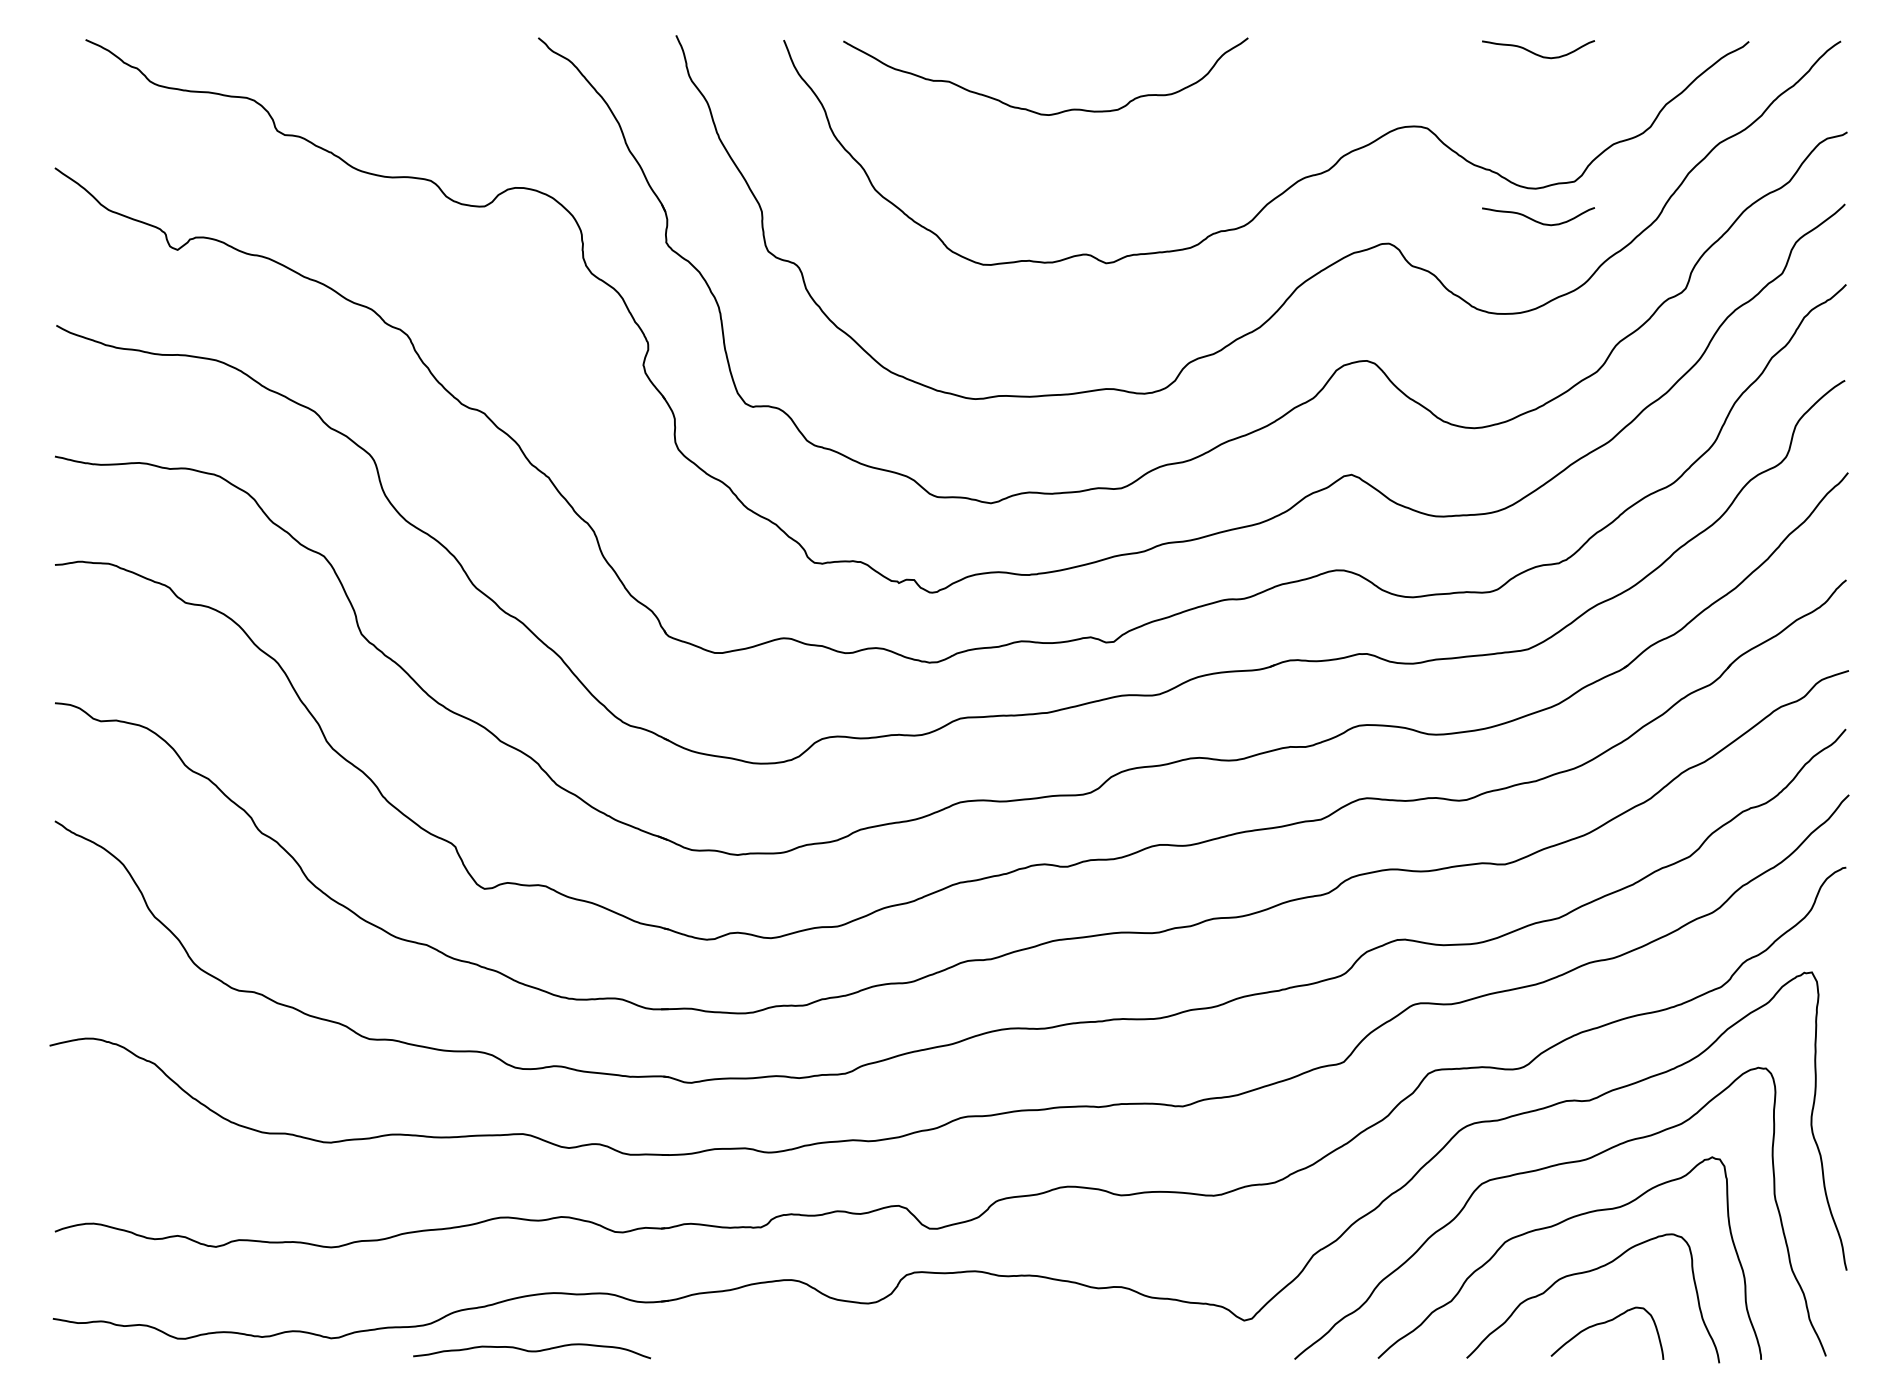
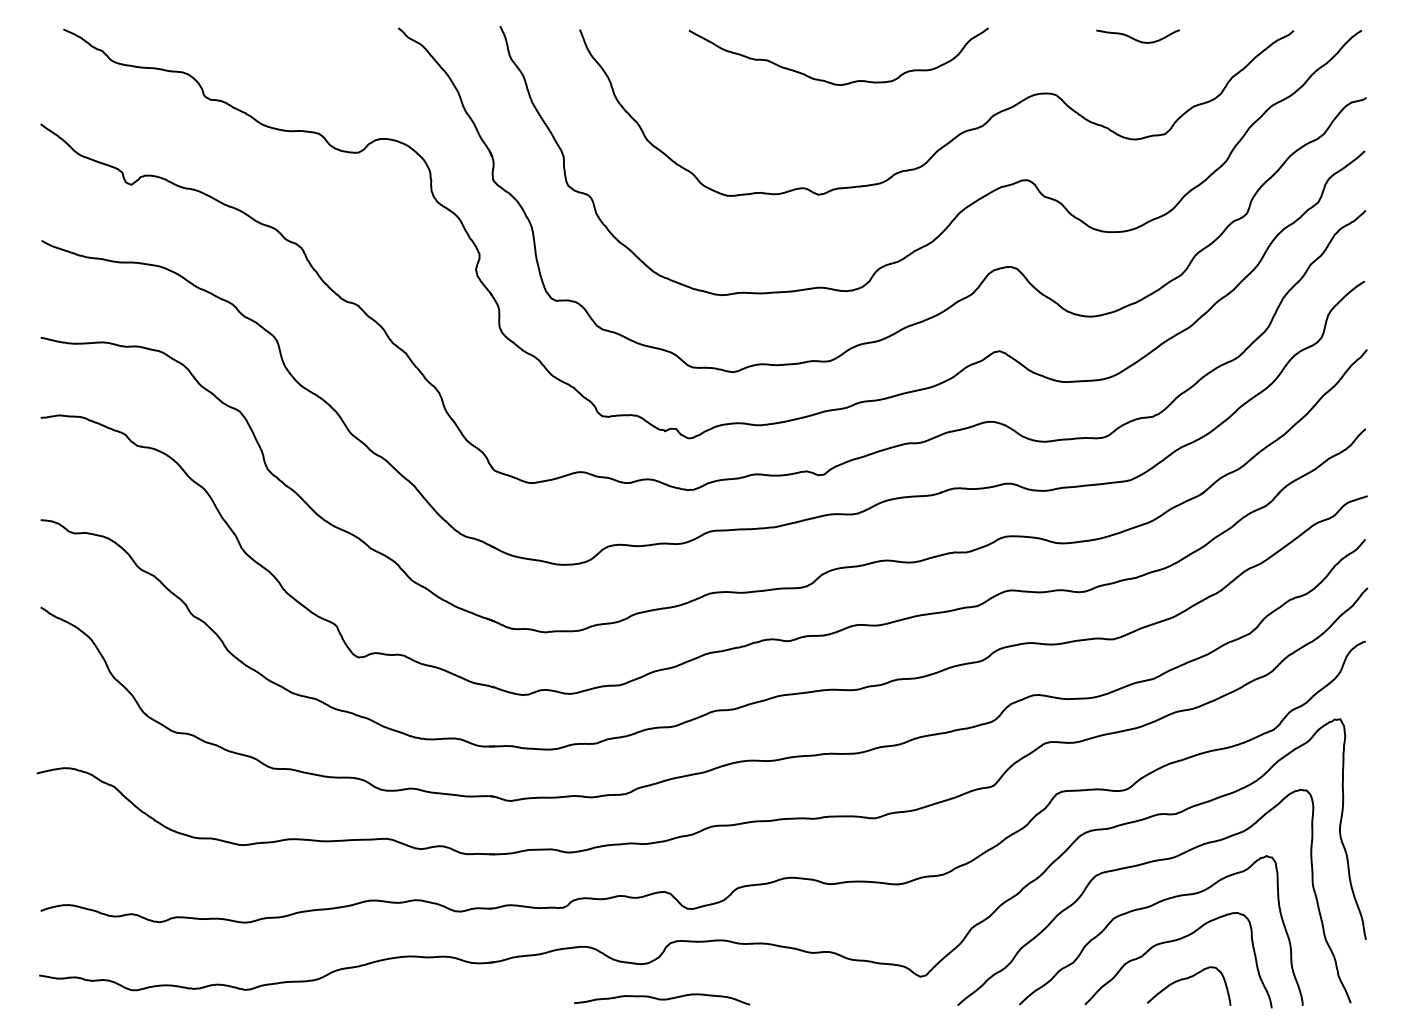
curve: (1032, 110) -> (828, 81), moved
curve: (1536, 220) -> (1136, 163), removed
curve: (532, 1351) -> (662, 999), moved

